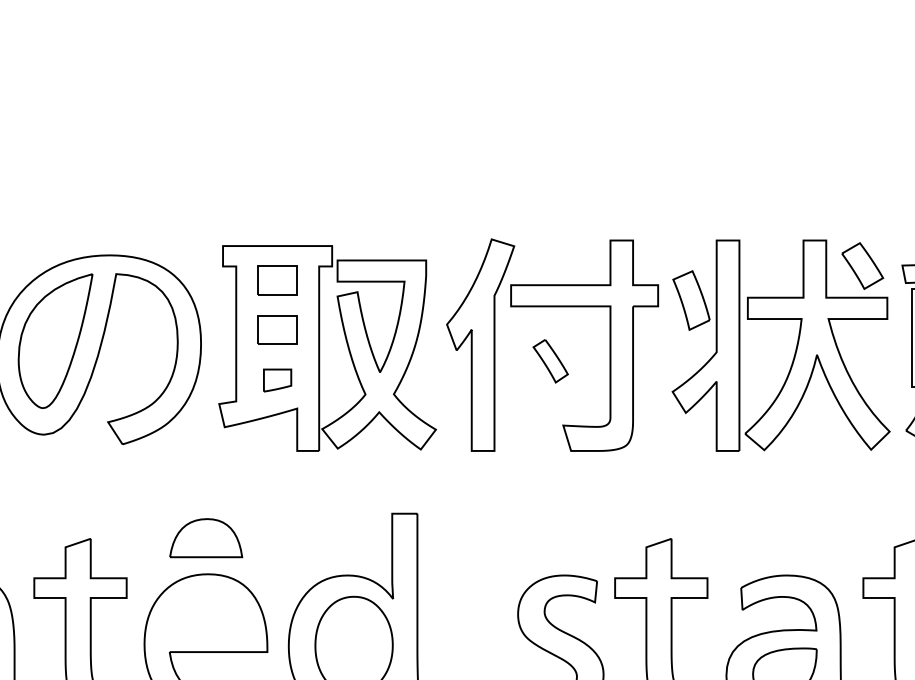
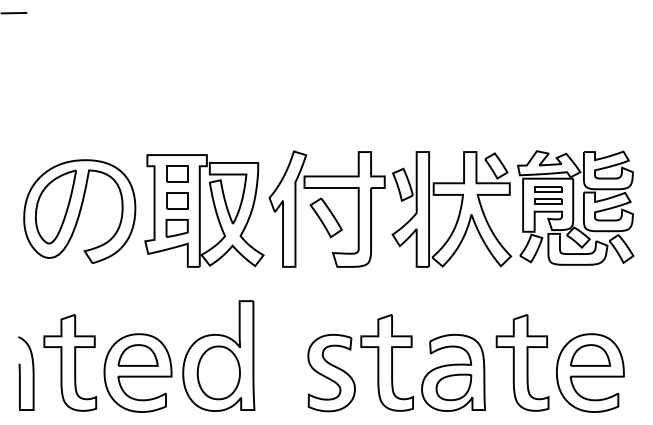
part: (549, 360) -> (325, 217), size x1.67
part: (276, 380) -> (176, 228), size x1.43
part: (204, 538) -> (137, 355), moved

